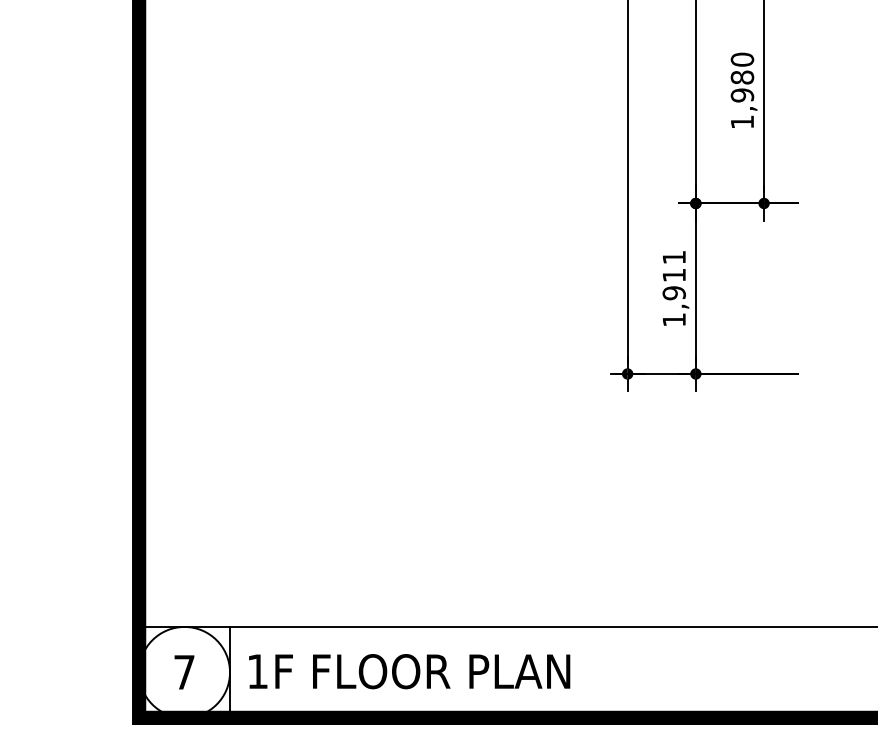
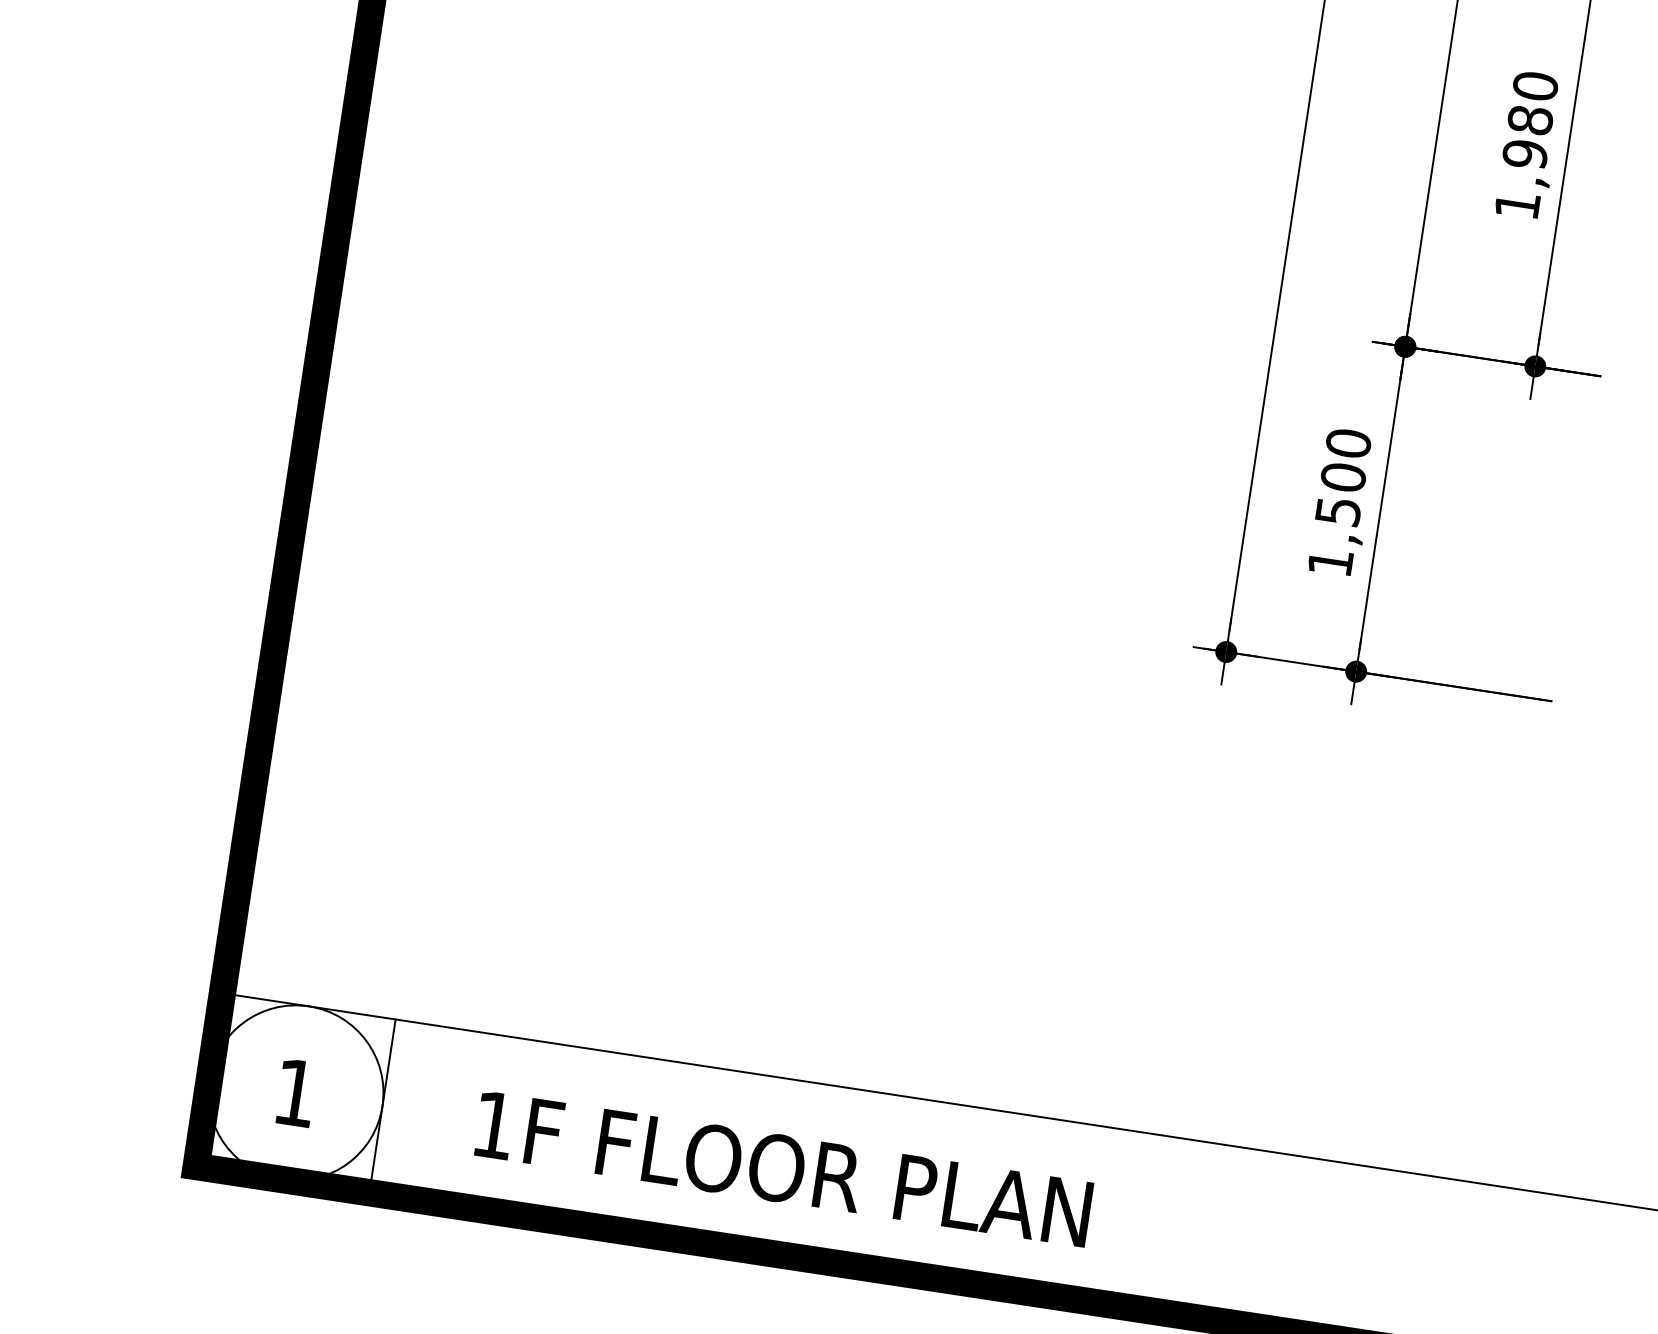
text: (673, 275) -> (1341, 477), 1,911 -> 1,500
text: (409, 671) -> (783, 1168), moved
text: (184, 672) -> (295, 1093), 7 -> 1

